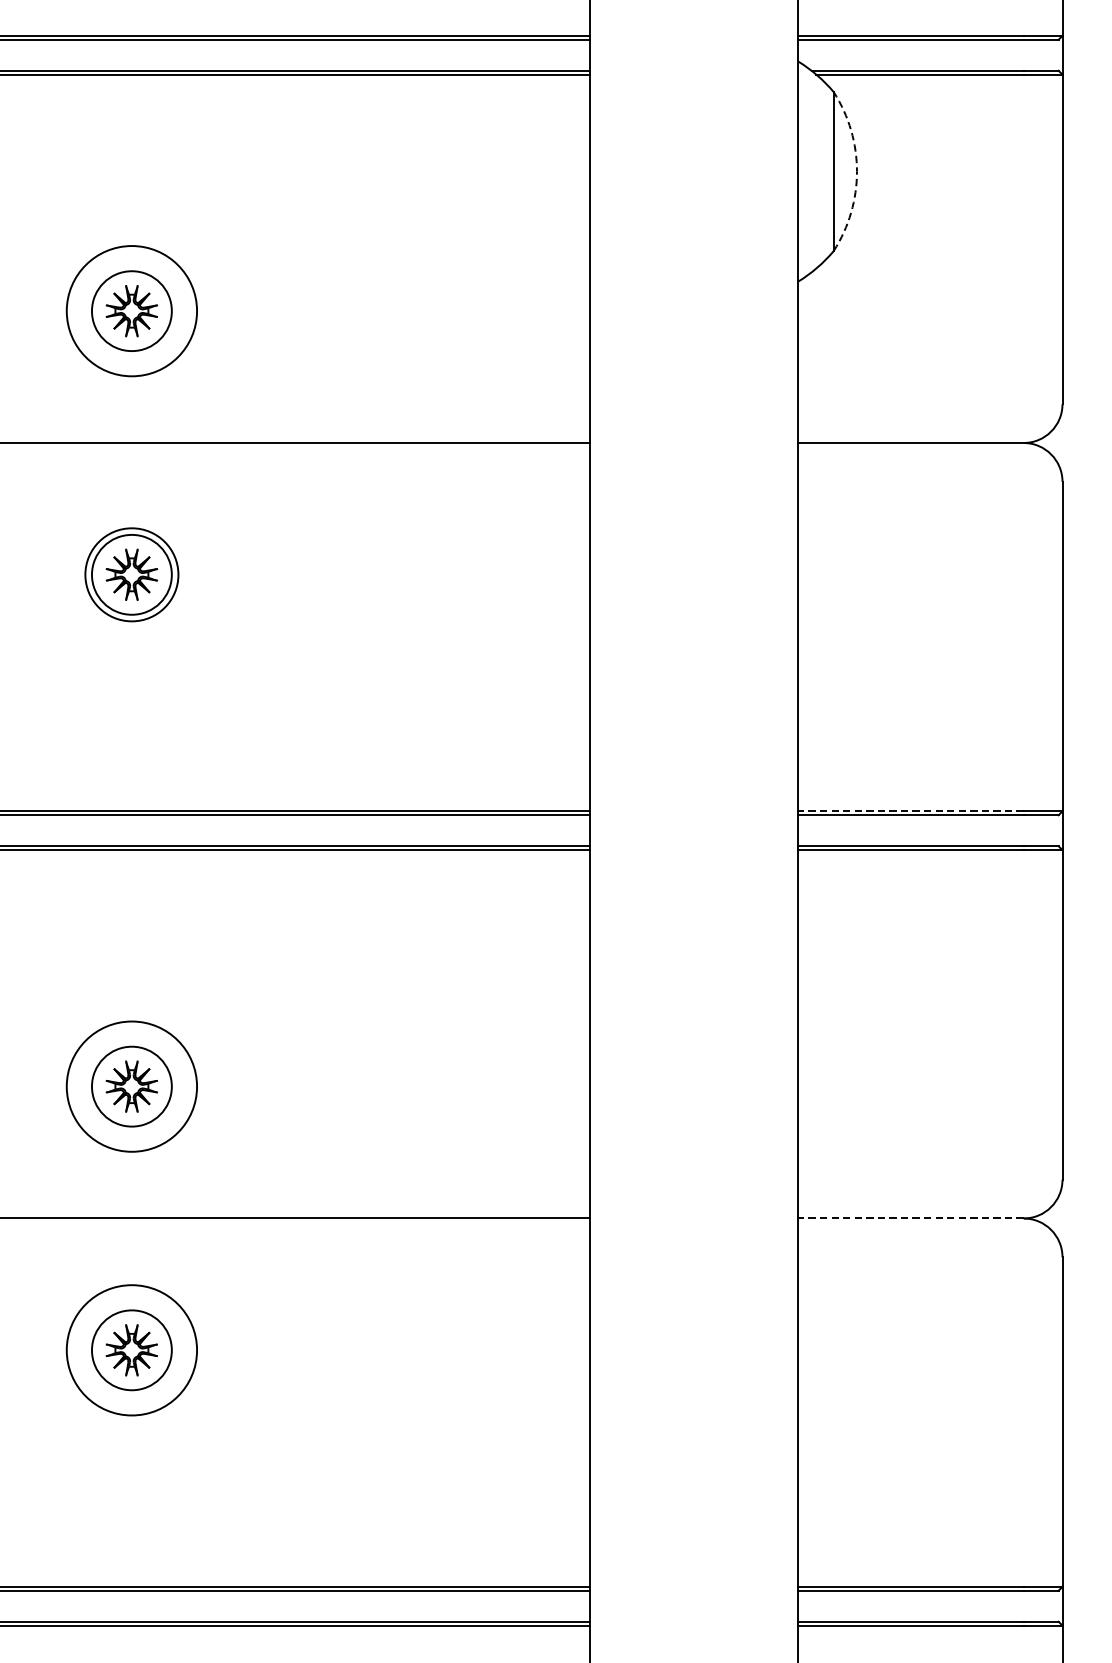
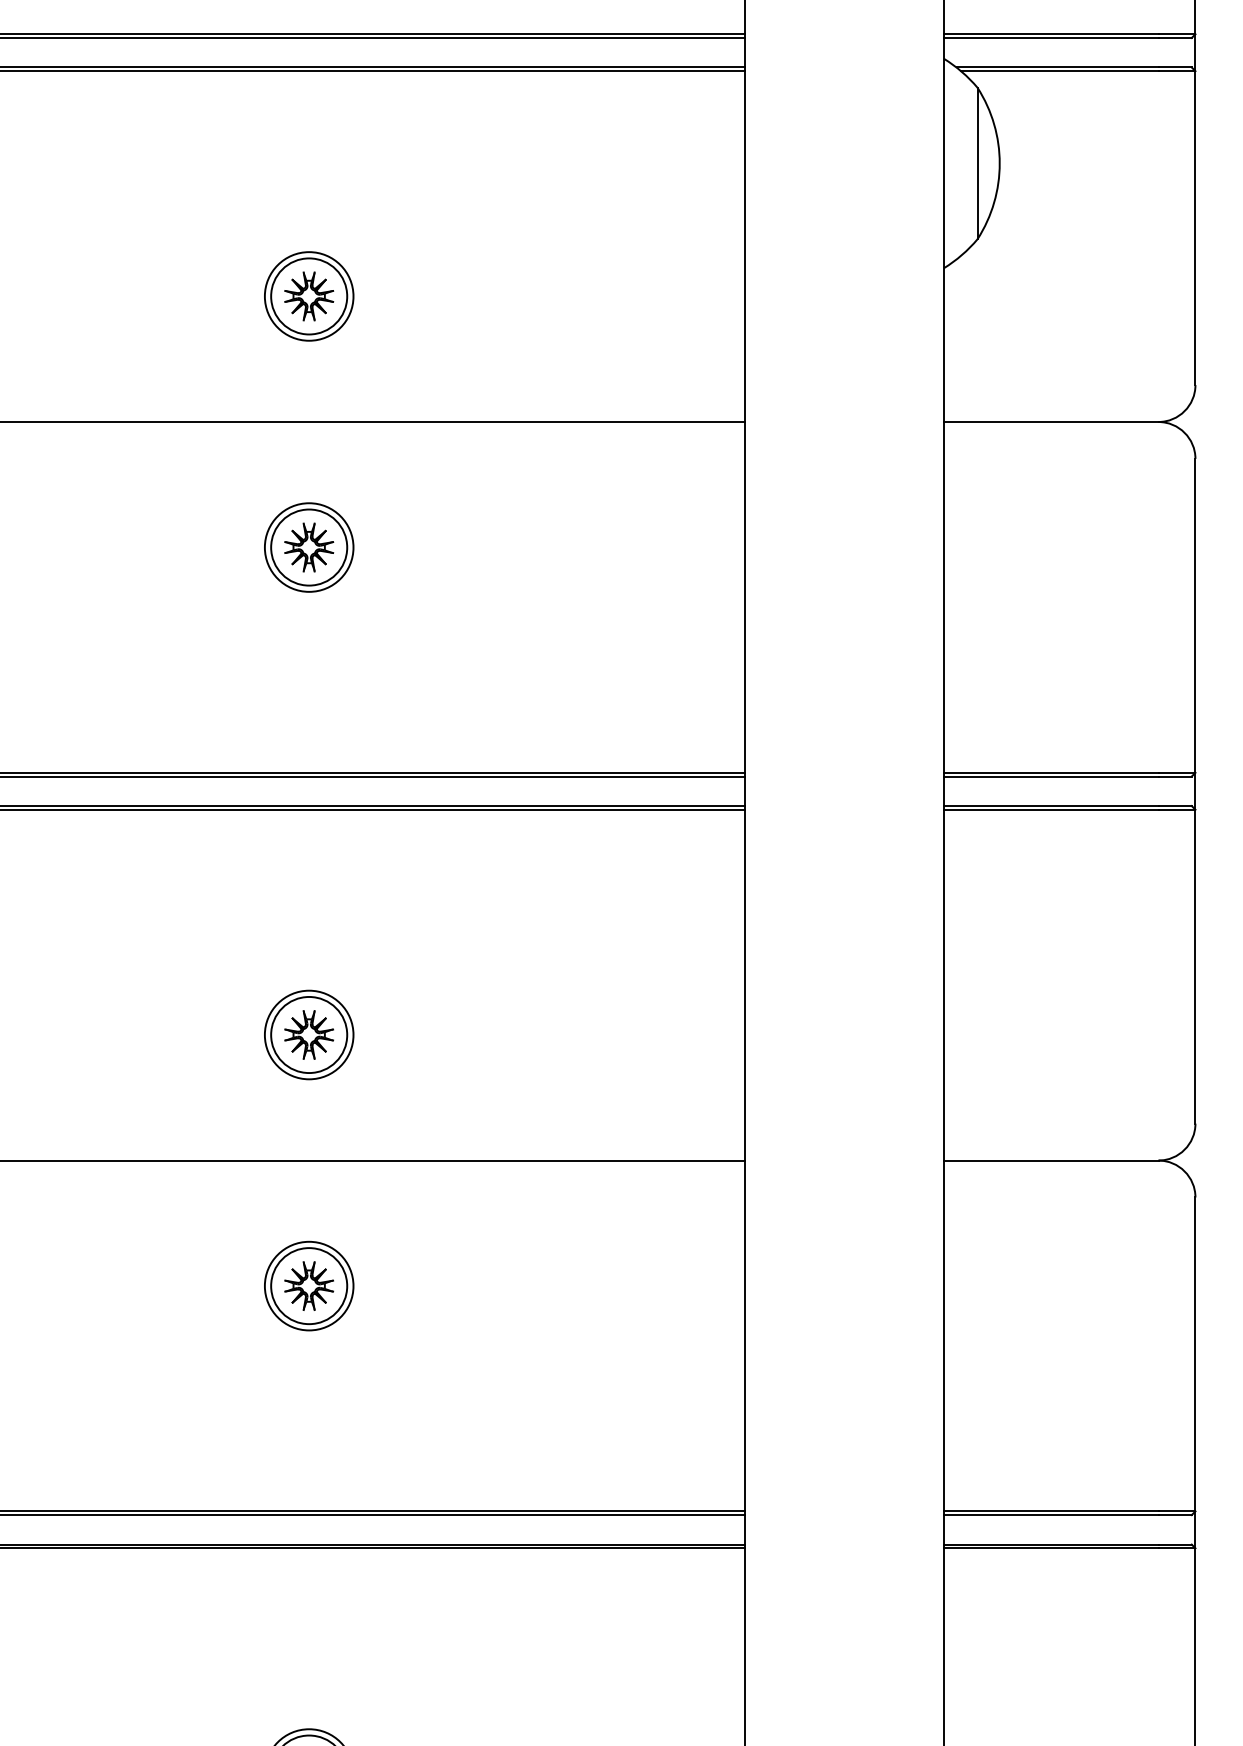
arc: (856, 171) -> (999, 163), dashed -> solid
circle: (131, 311) -> (308, 296), size x0.71
line: (910, 811) -> (1050, 772), dashed -> solid
circle: (131, 1086) -> (308, 1034), size x0.71
line: (910, 1218) -> (1050, 1160), dashed -> solid
circle: (131, 1349) -> (308, 1285), size x0.71

